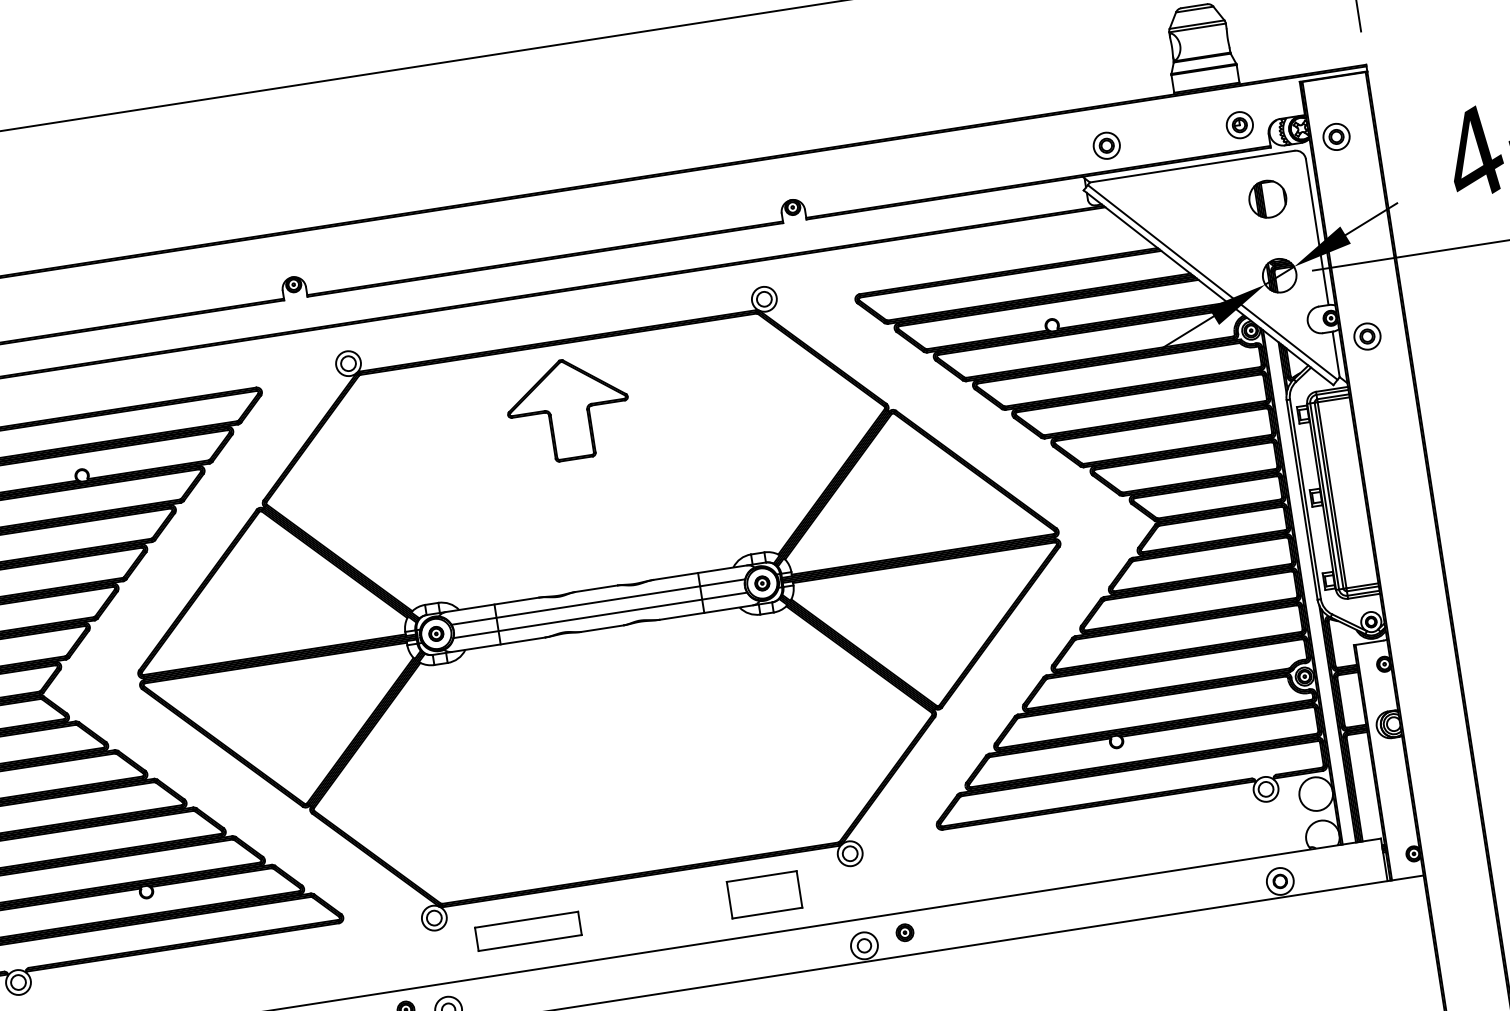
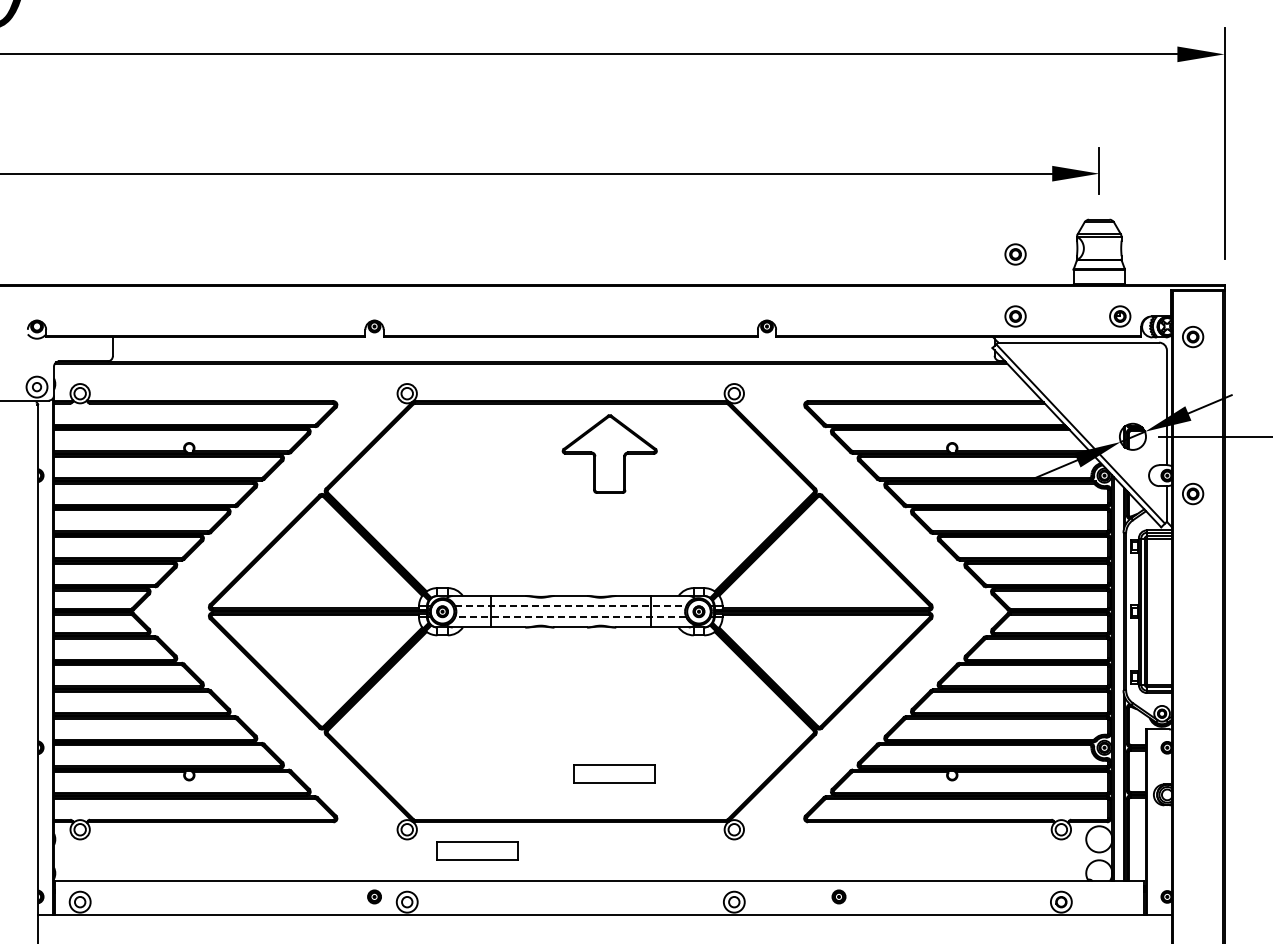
part: (1094, 66) -> (1015, 254), added
part: (1267, 199) -> (1132, 376), removed
part: (568, 408) -> (609, 453), moved
line: (599, 601) -> (571, 606), solid -> dashed
line: (599, 614) -> (570, 616), solid -> dashed
part: (686, 805) -> (614, 773), added
part: (764, 895) -> (663, 851), removed
part: (904, 932) -> (838, 896), moved

